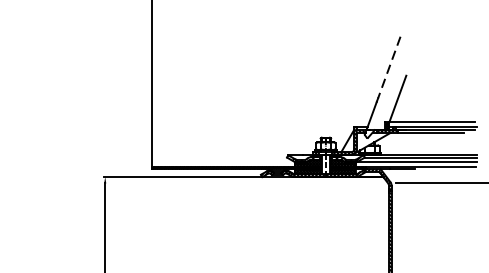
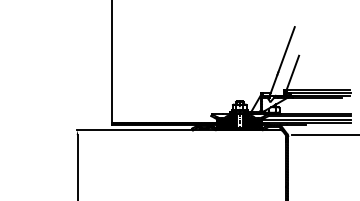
line: (389, 68) -> (286, 50), dashed -> solid

